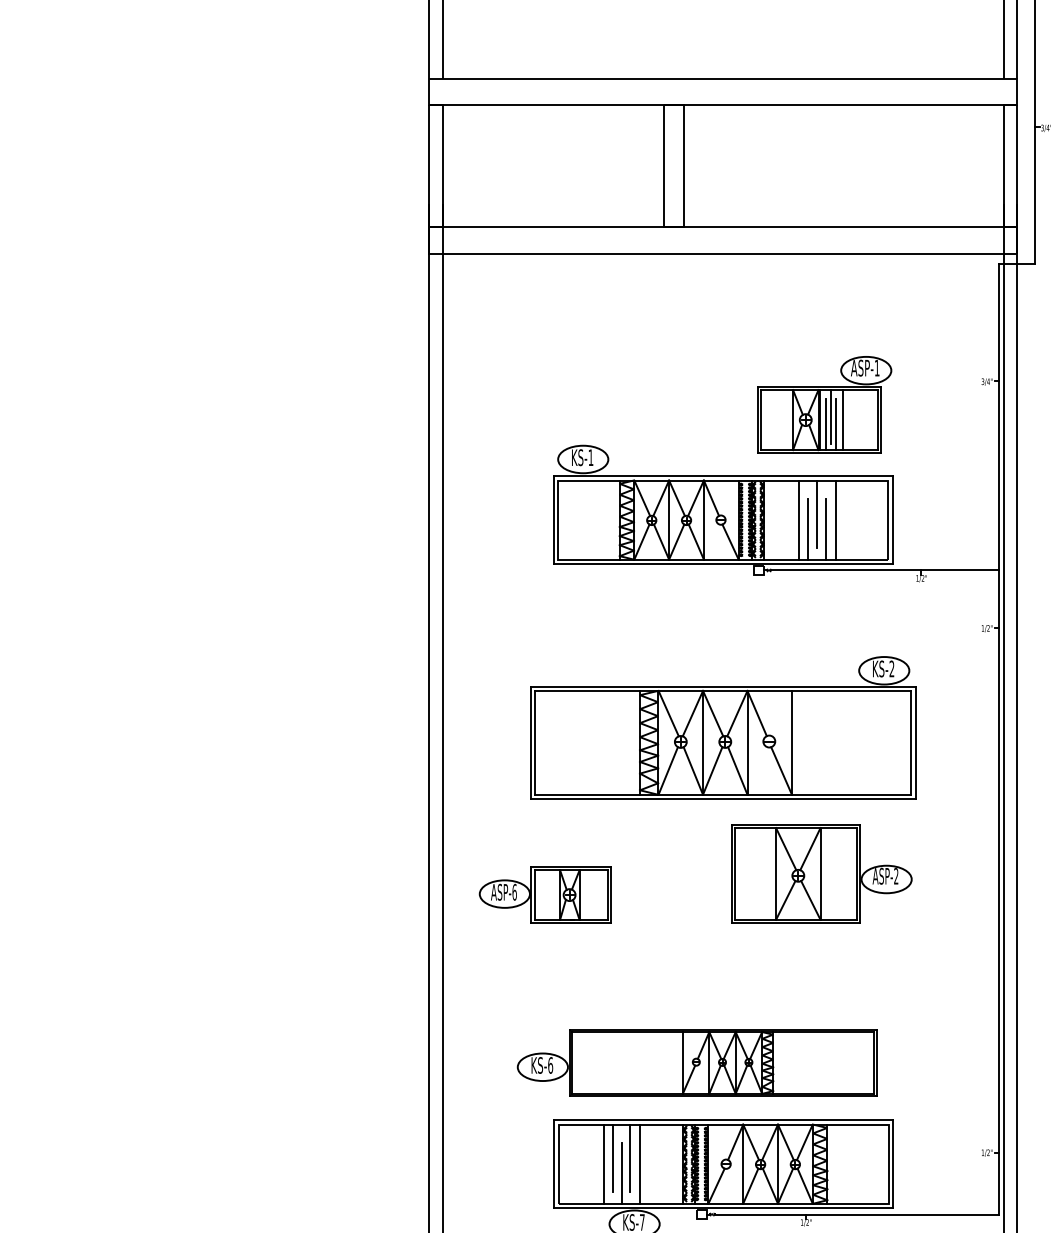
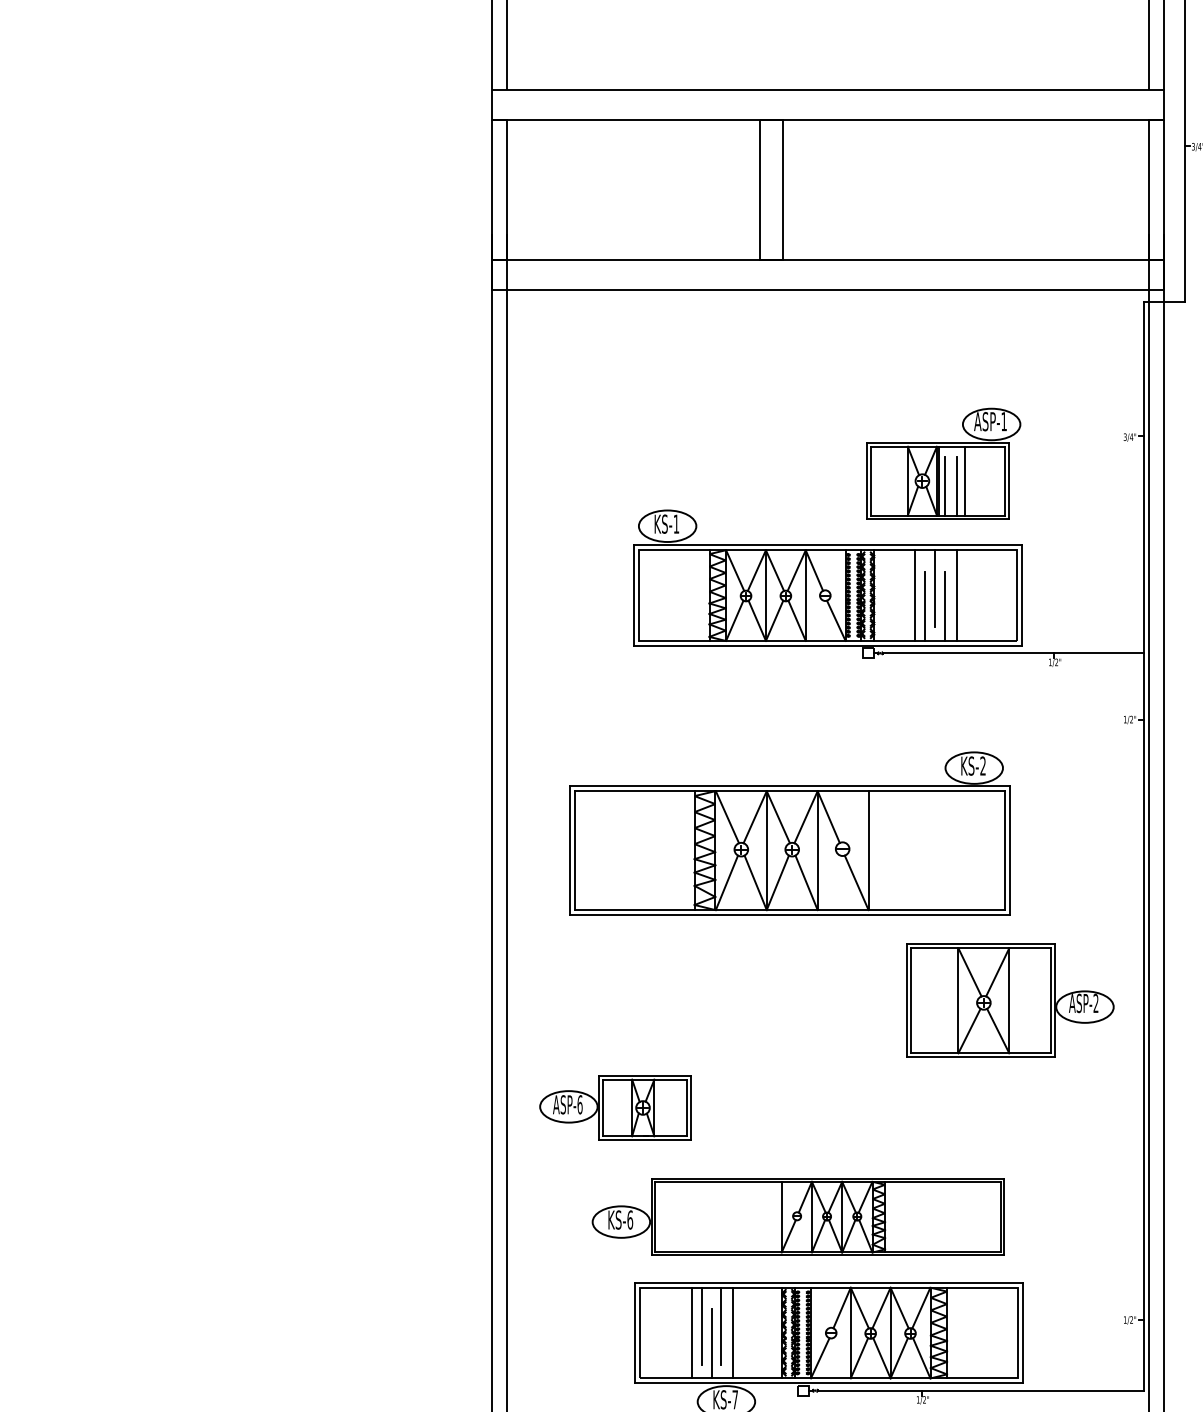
line: (831, 416) -> (951, 477), removed
part: (722, 727) -> (789, 833), moved
part: (821, 873) -> (1010, 1000), moved
part: (545, 894) -> (615, 1107), moved

